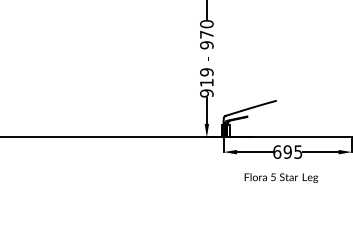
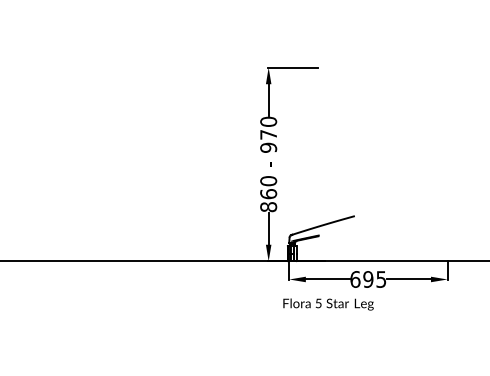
text: (206, 83) -> (268, 194), 919 -> 860
text: (281, 178) -> (328, 304), moved

